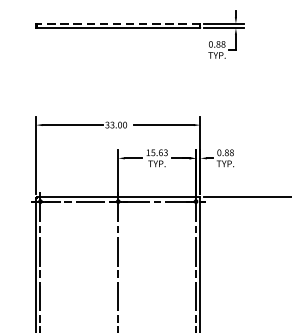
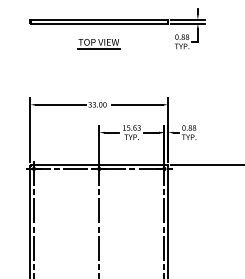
line: (117, 23) -> (98, 19), dashed -> solid
part: (117, 53) -> (98, 44), added

